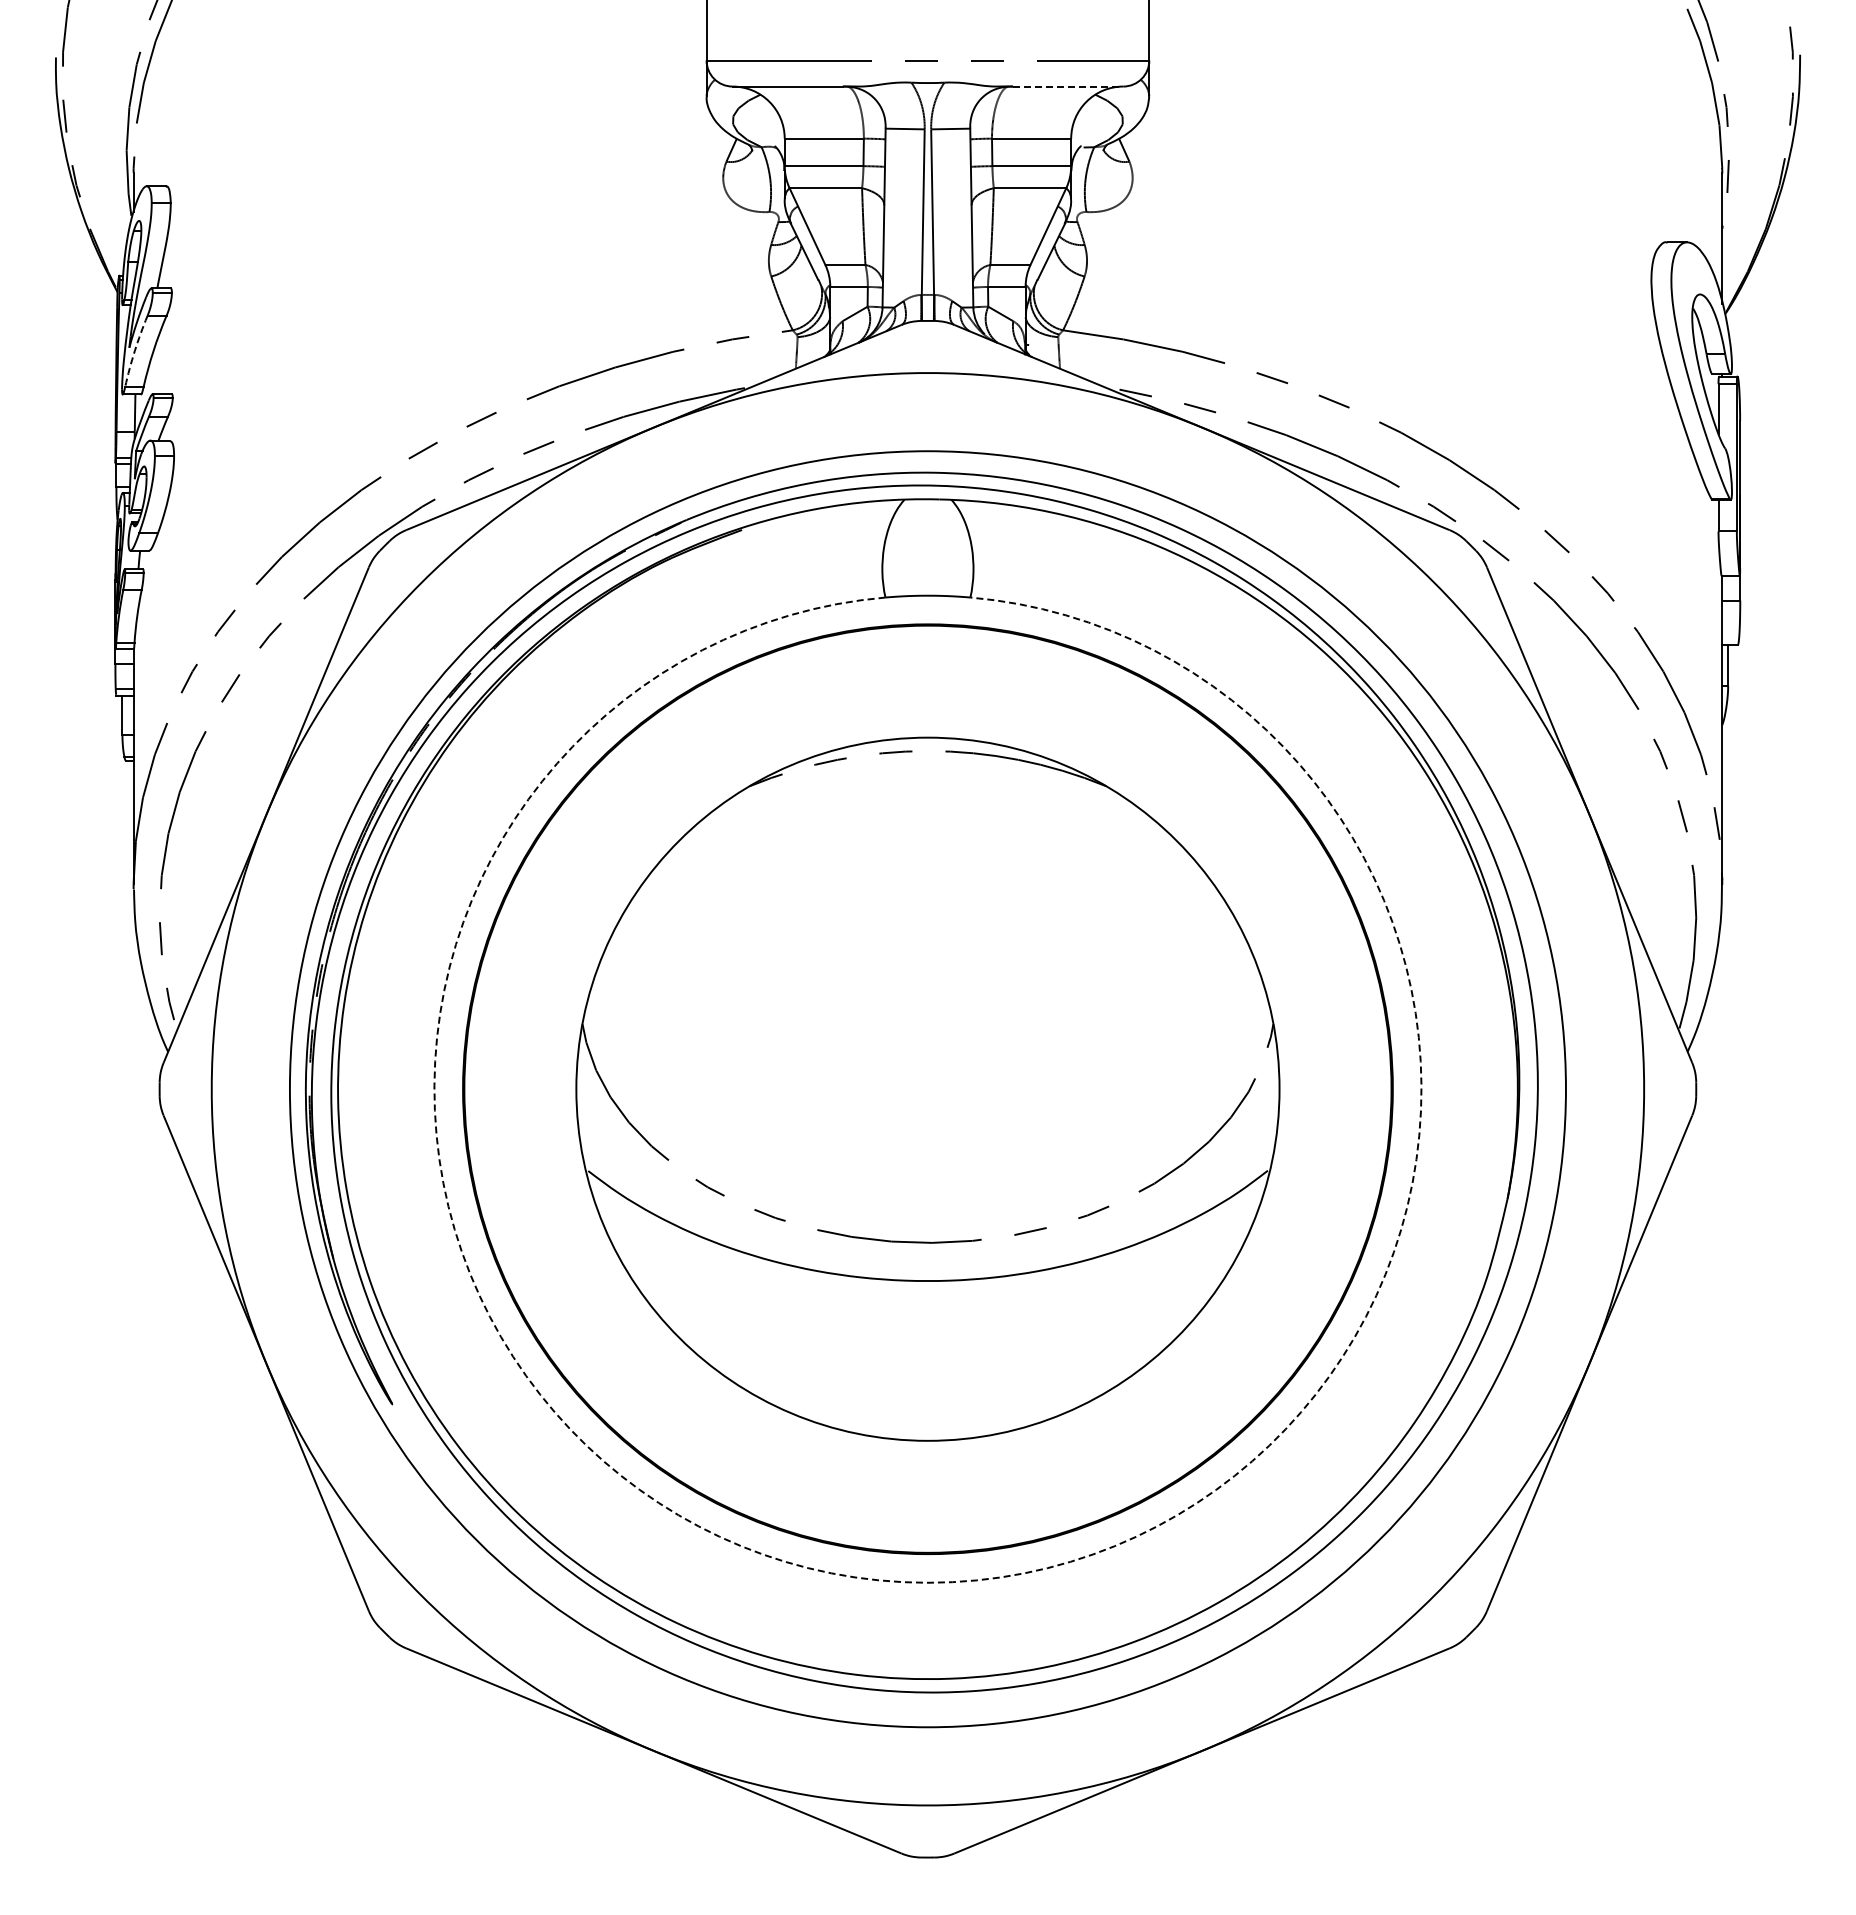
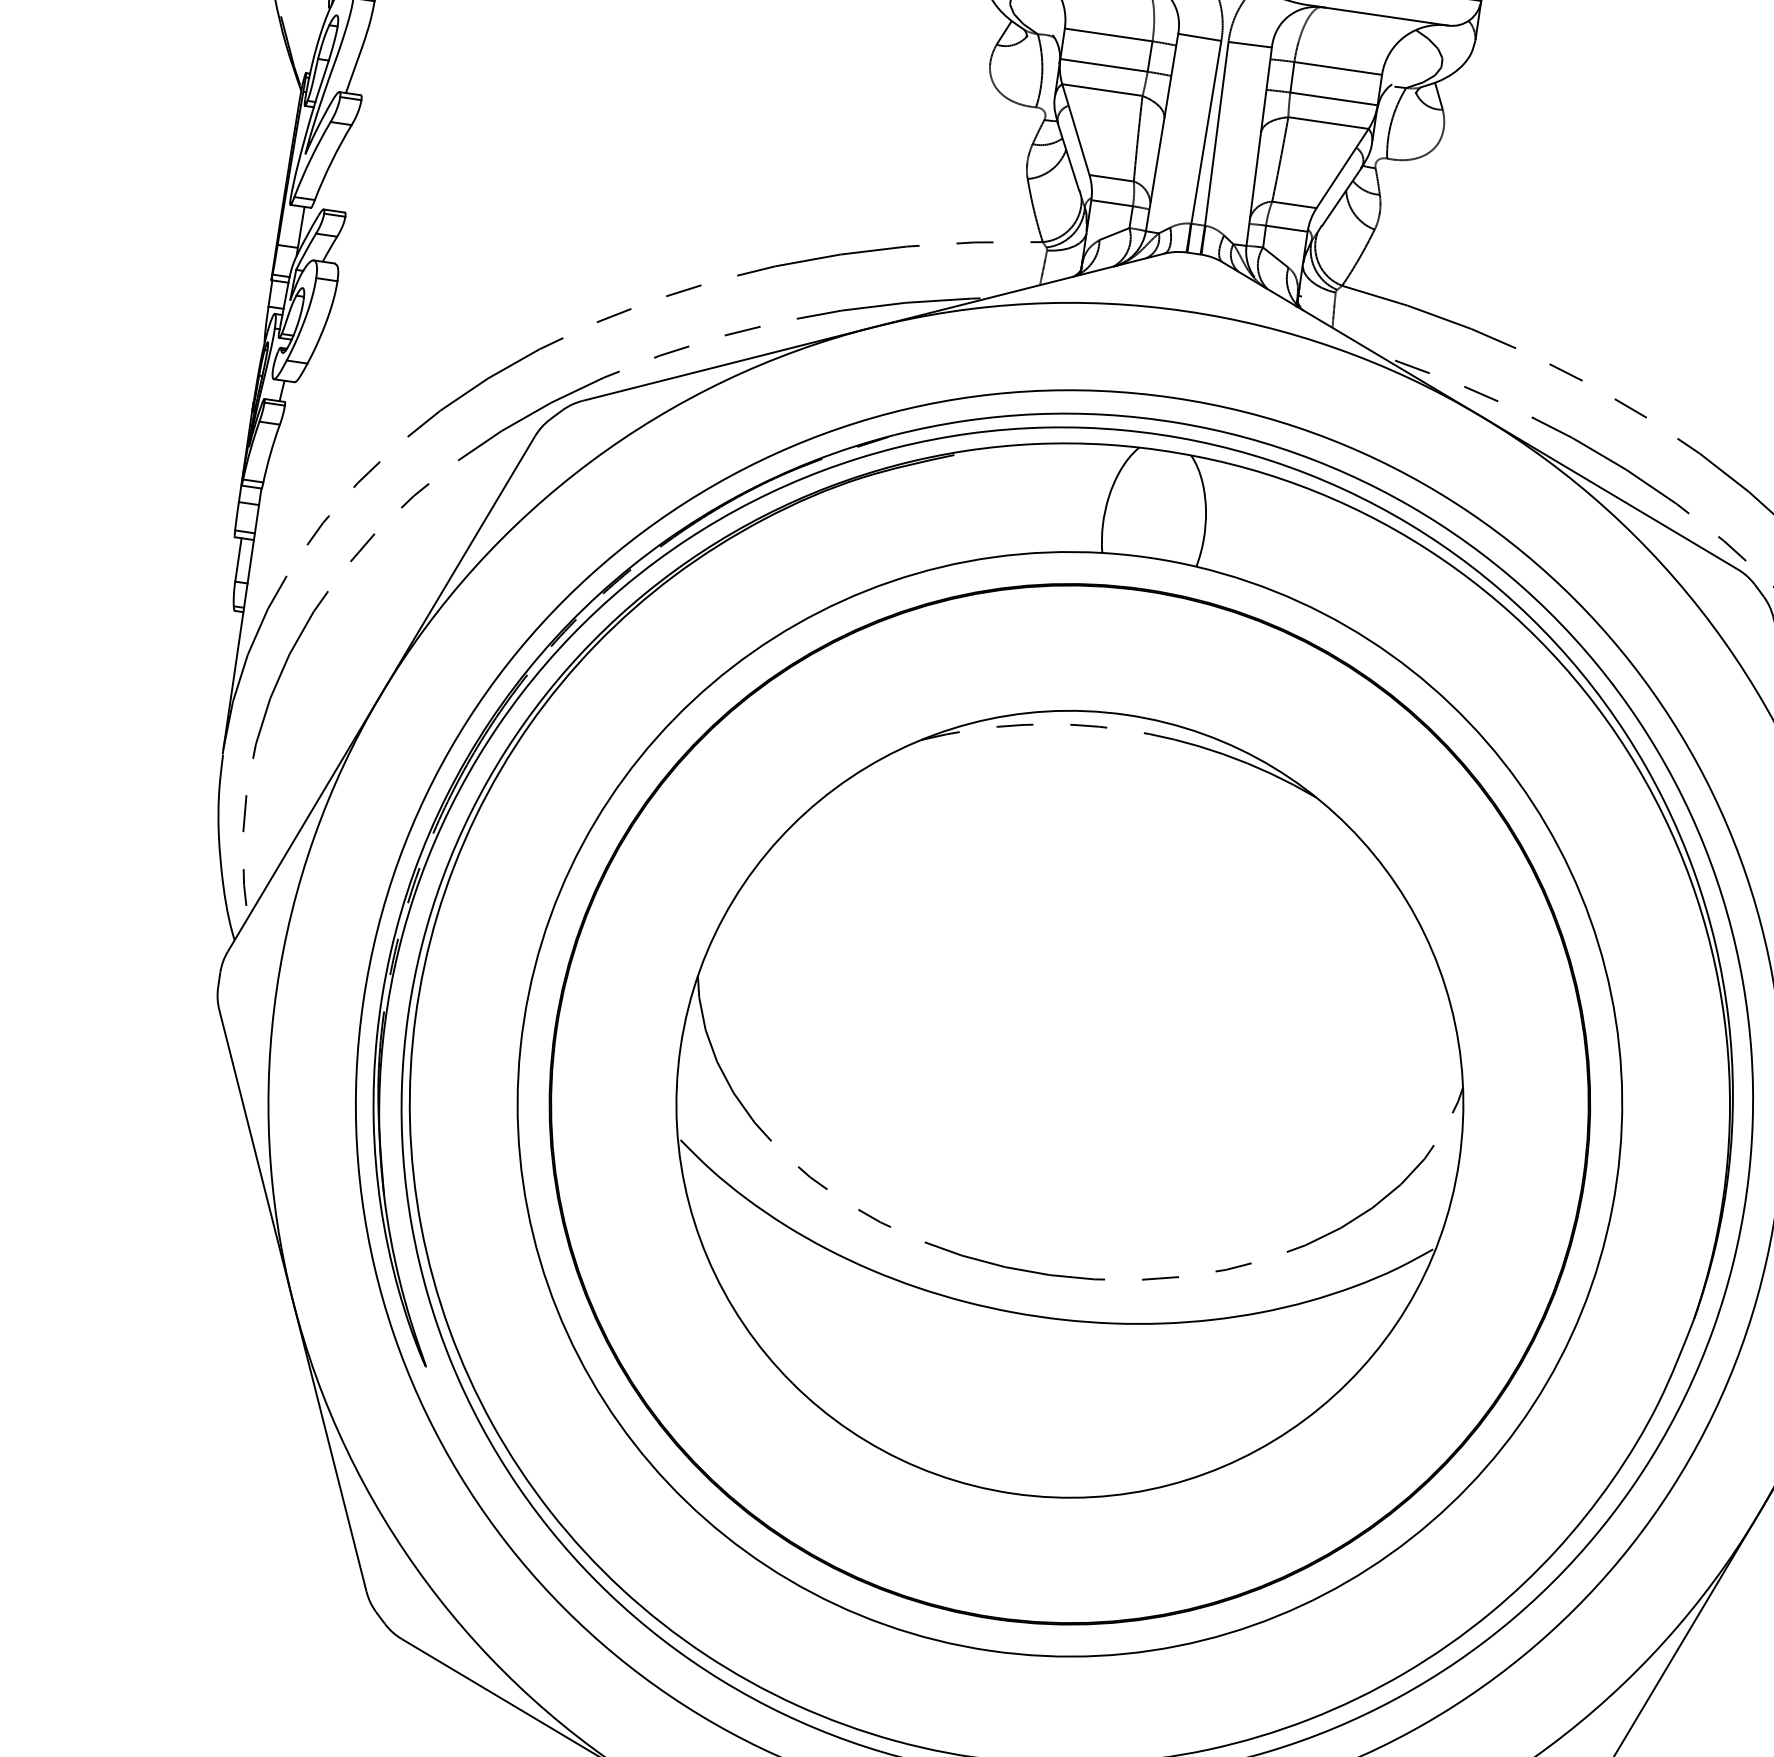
line: (1068, 86) -> (1387, 16), dashed -> solid
arc: (134, 351) -> (310, 159), dashed -> solid
arc: (927, 1582) -> (989, 1650), dashed -> solid

